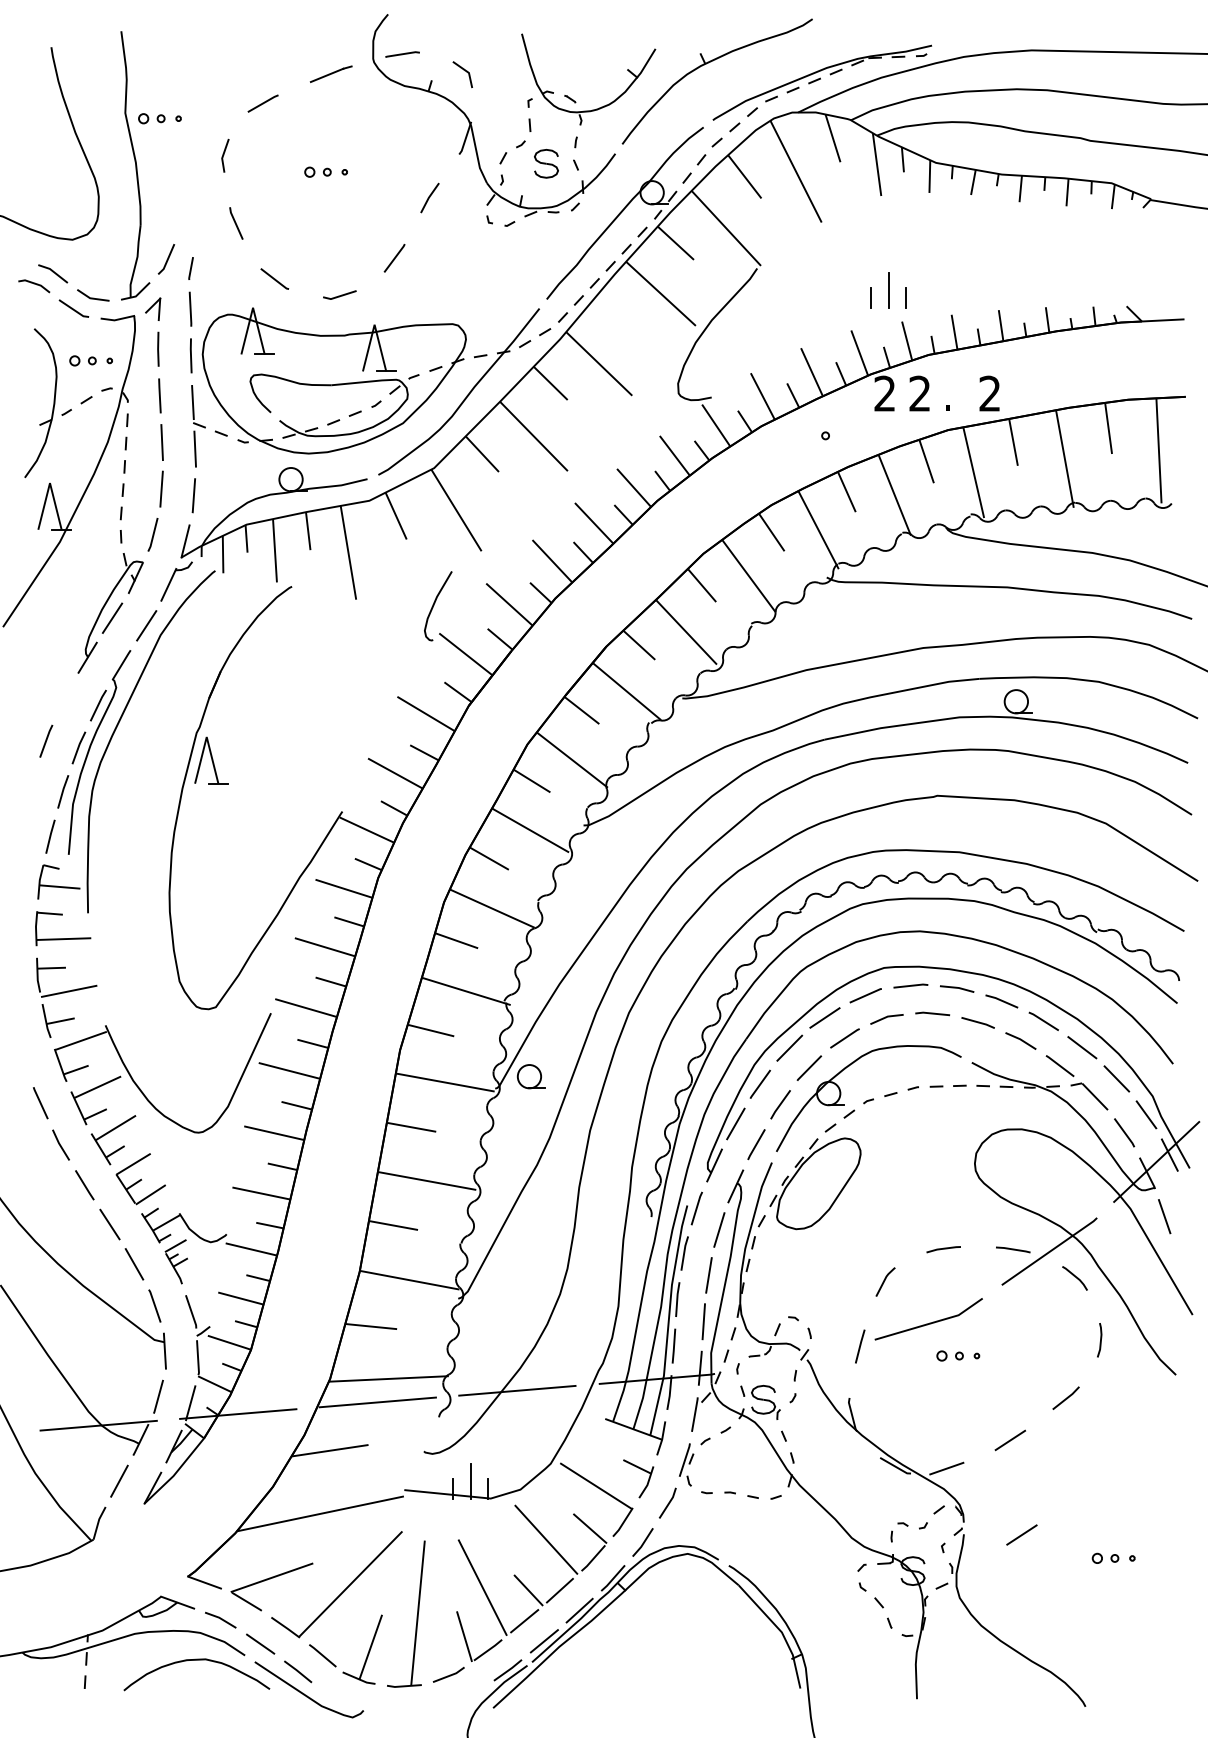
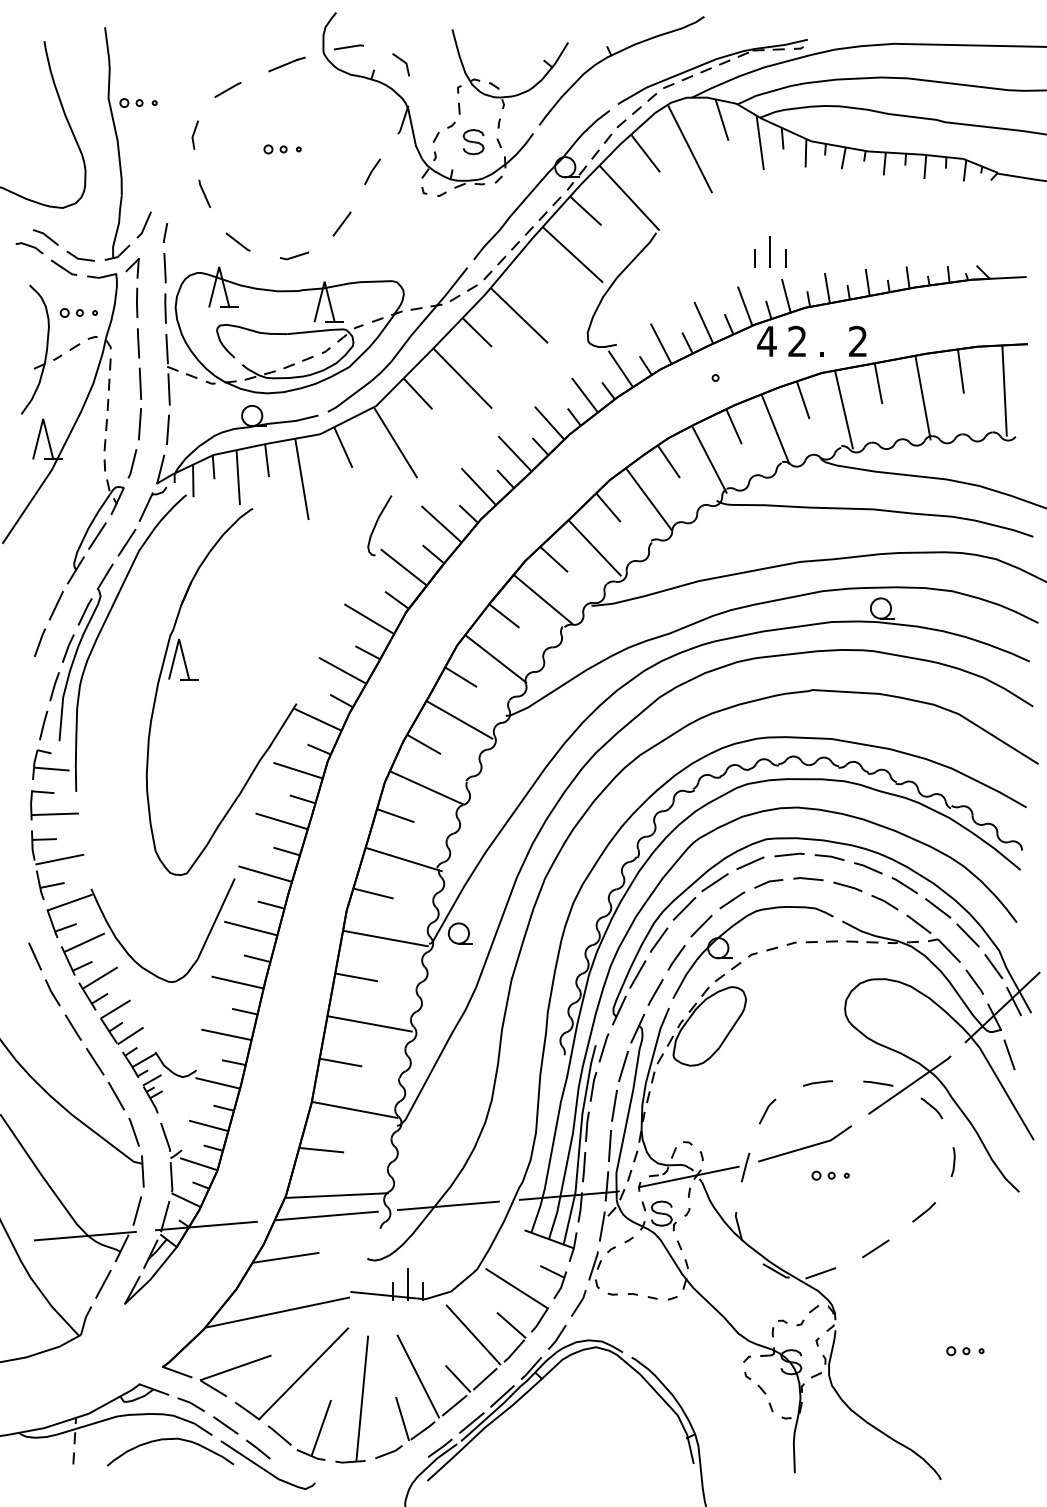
text: (884, 392) -> (766, 340), 2 -> 4
line: (64, 698) -> (55, 605), added
line: (794, 1356) -> (688, 1176), added
line: (1021, 1534) -> (885, 1330), removed

